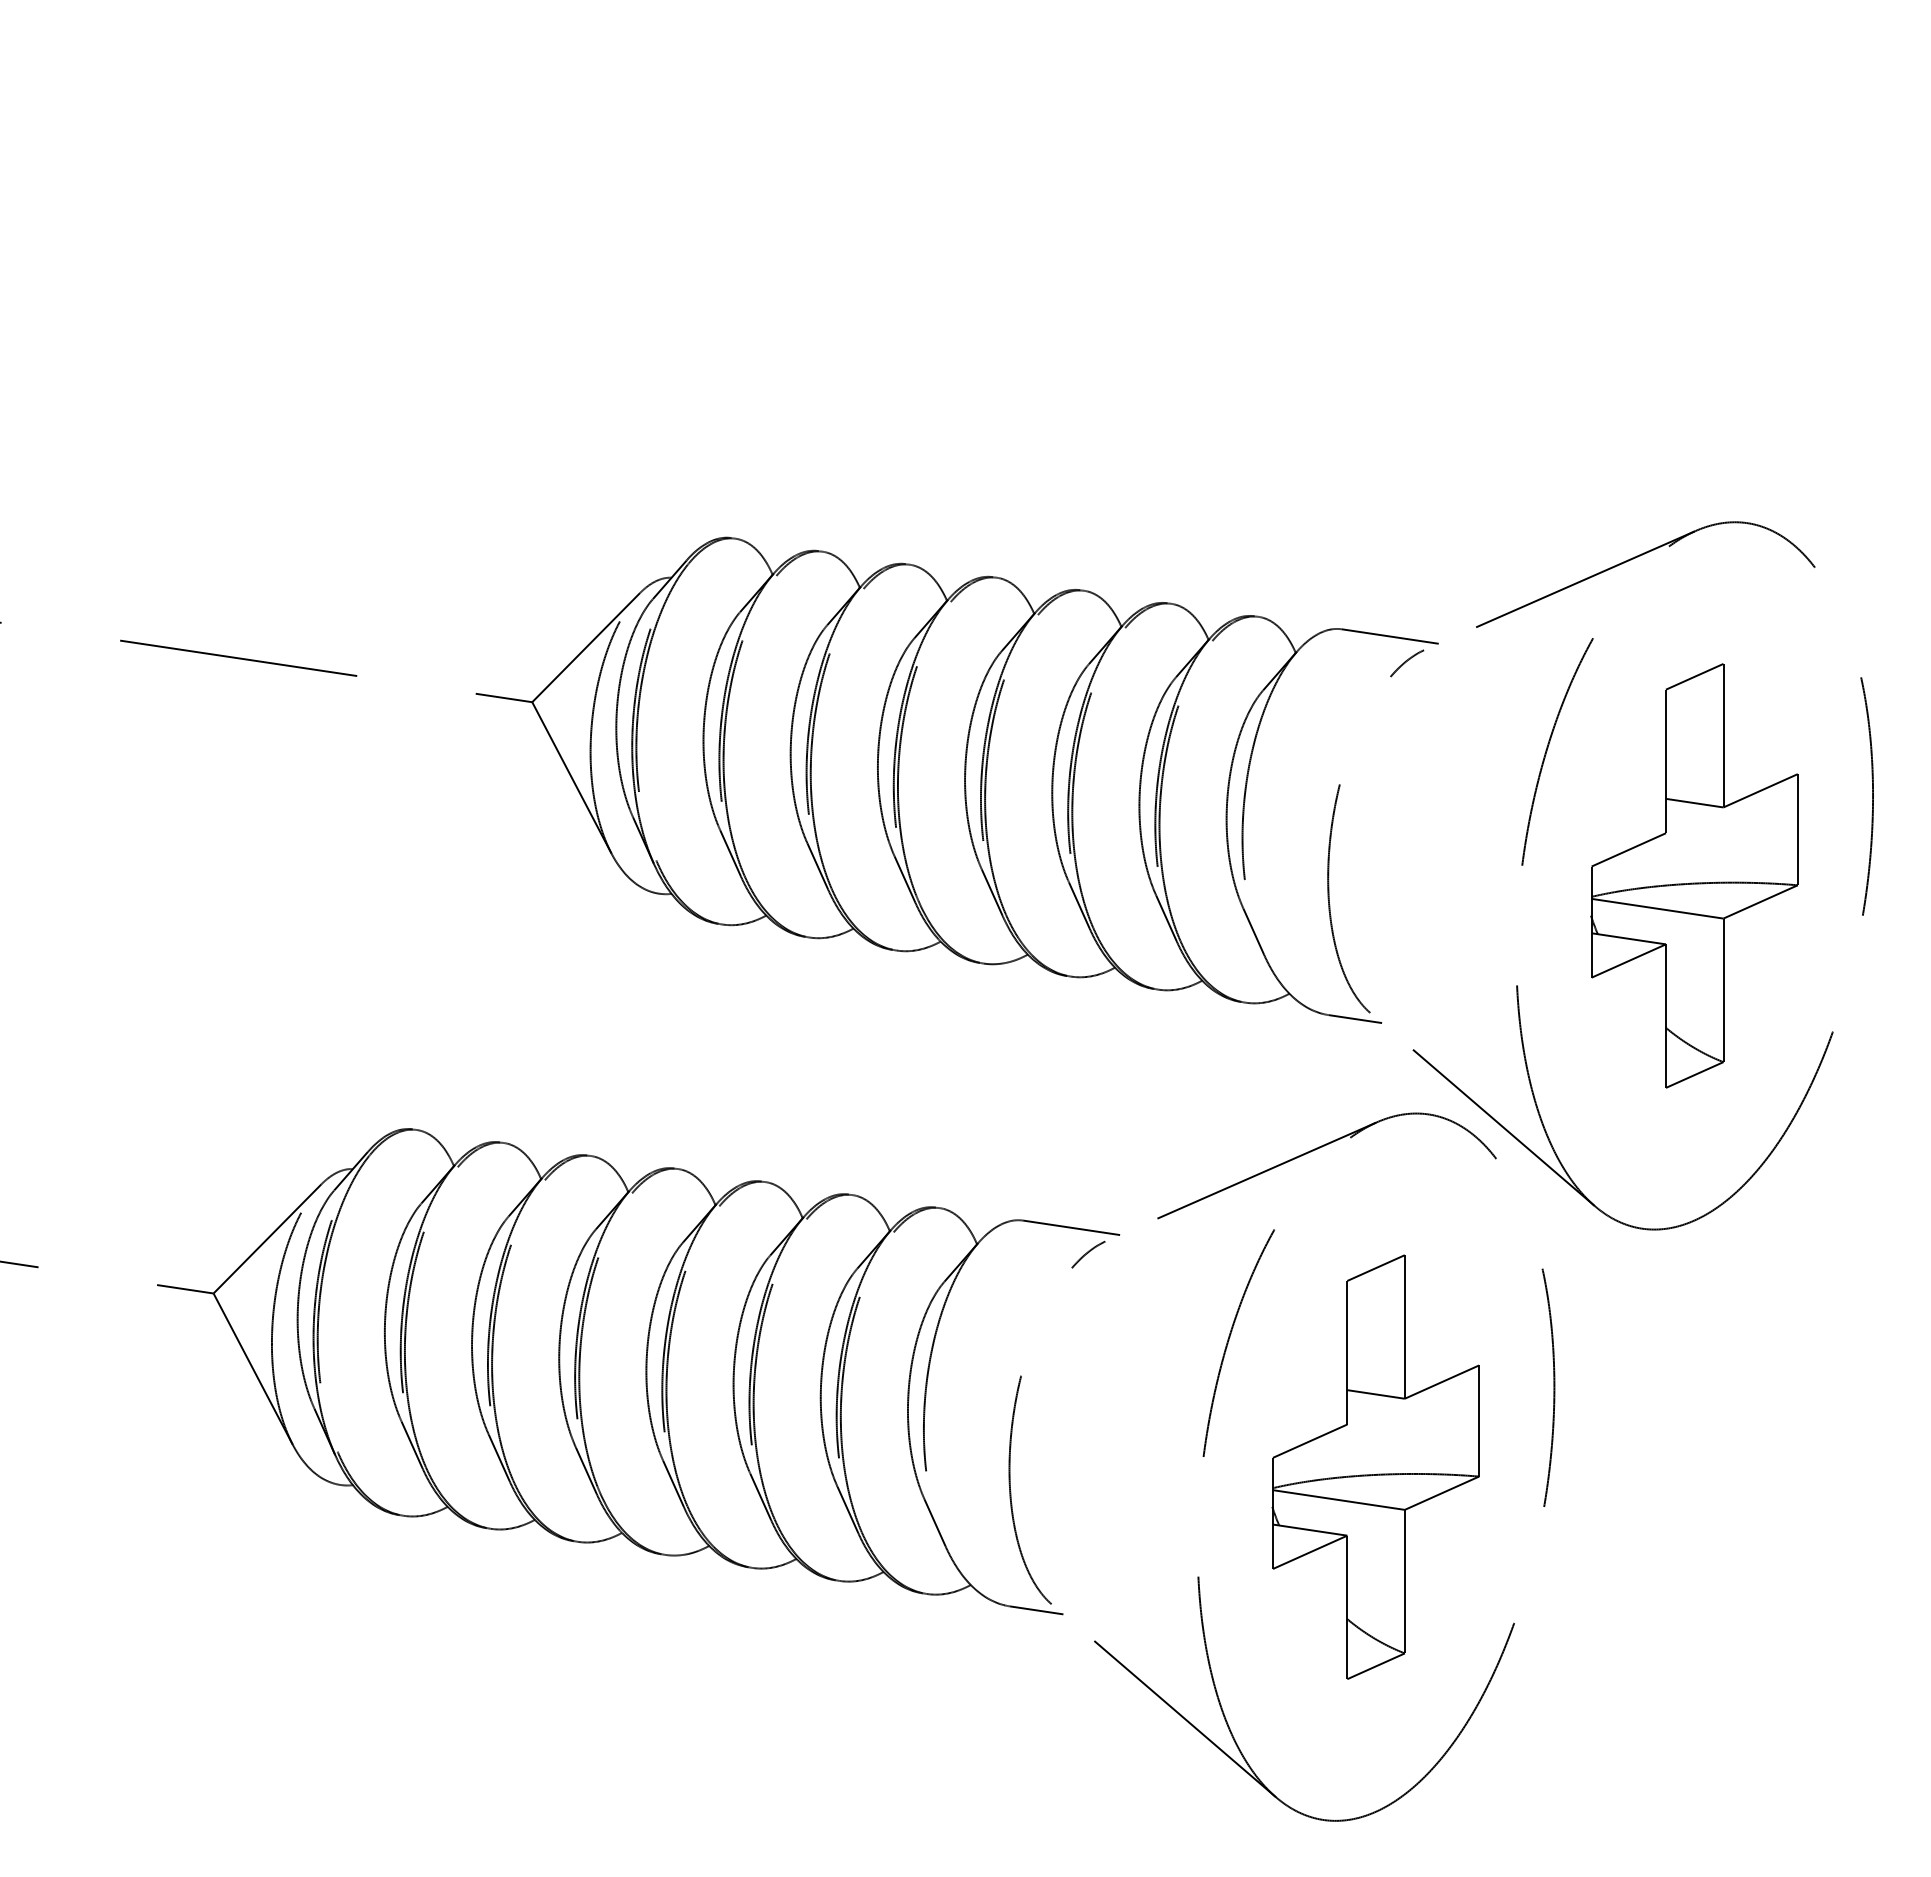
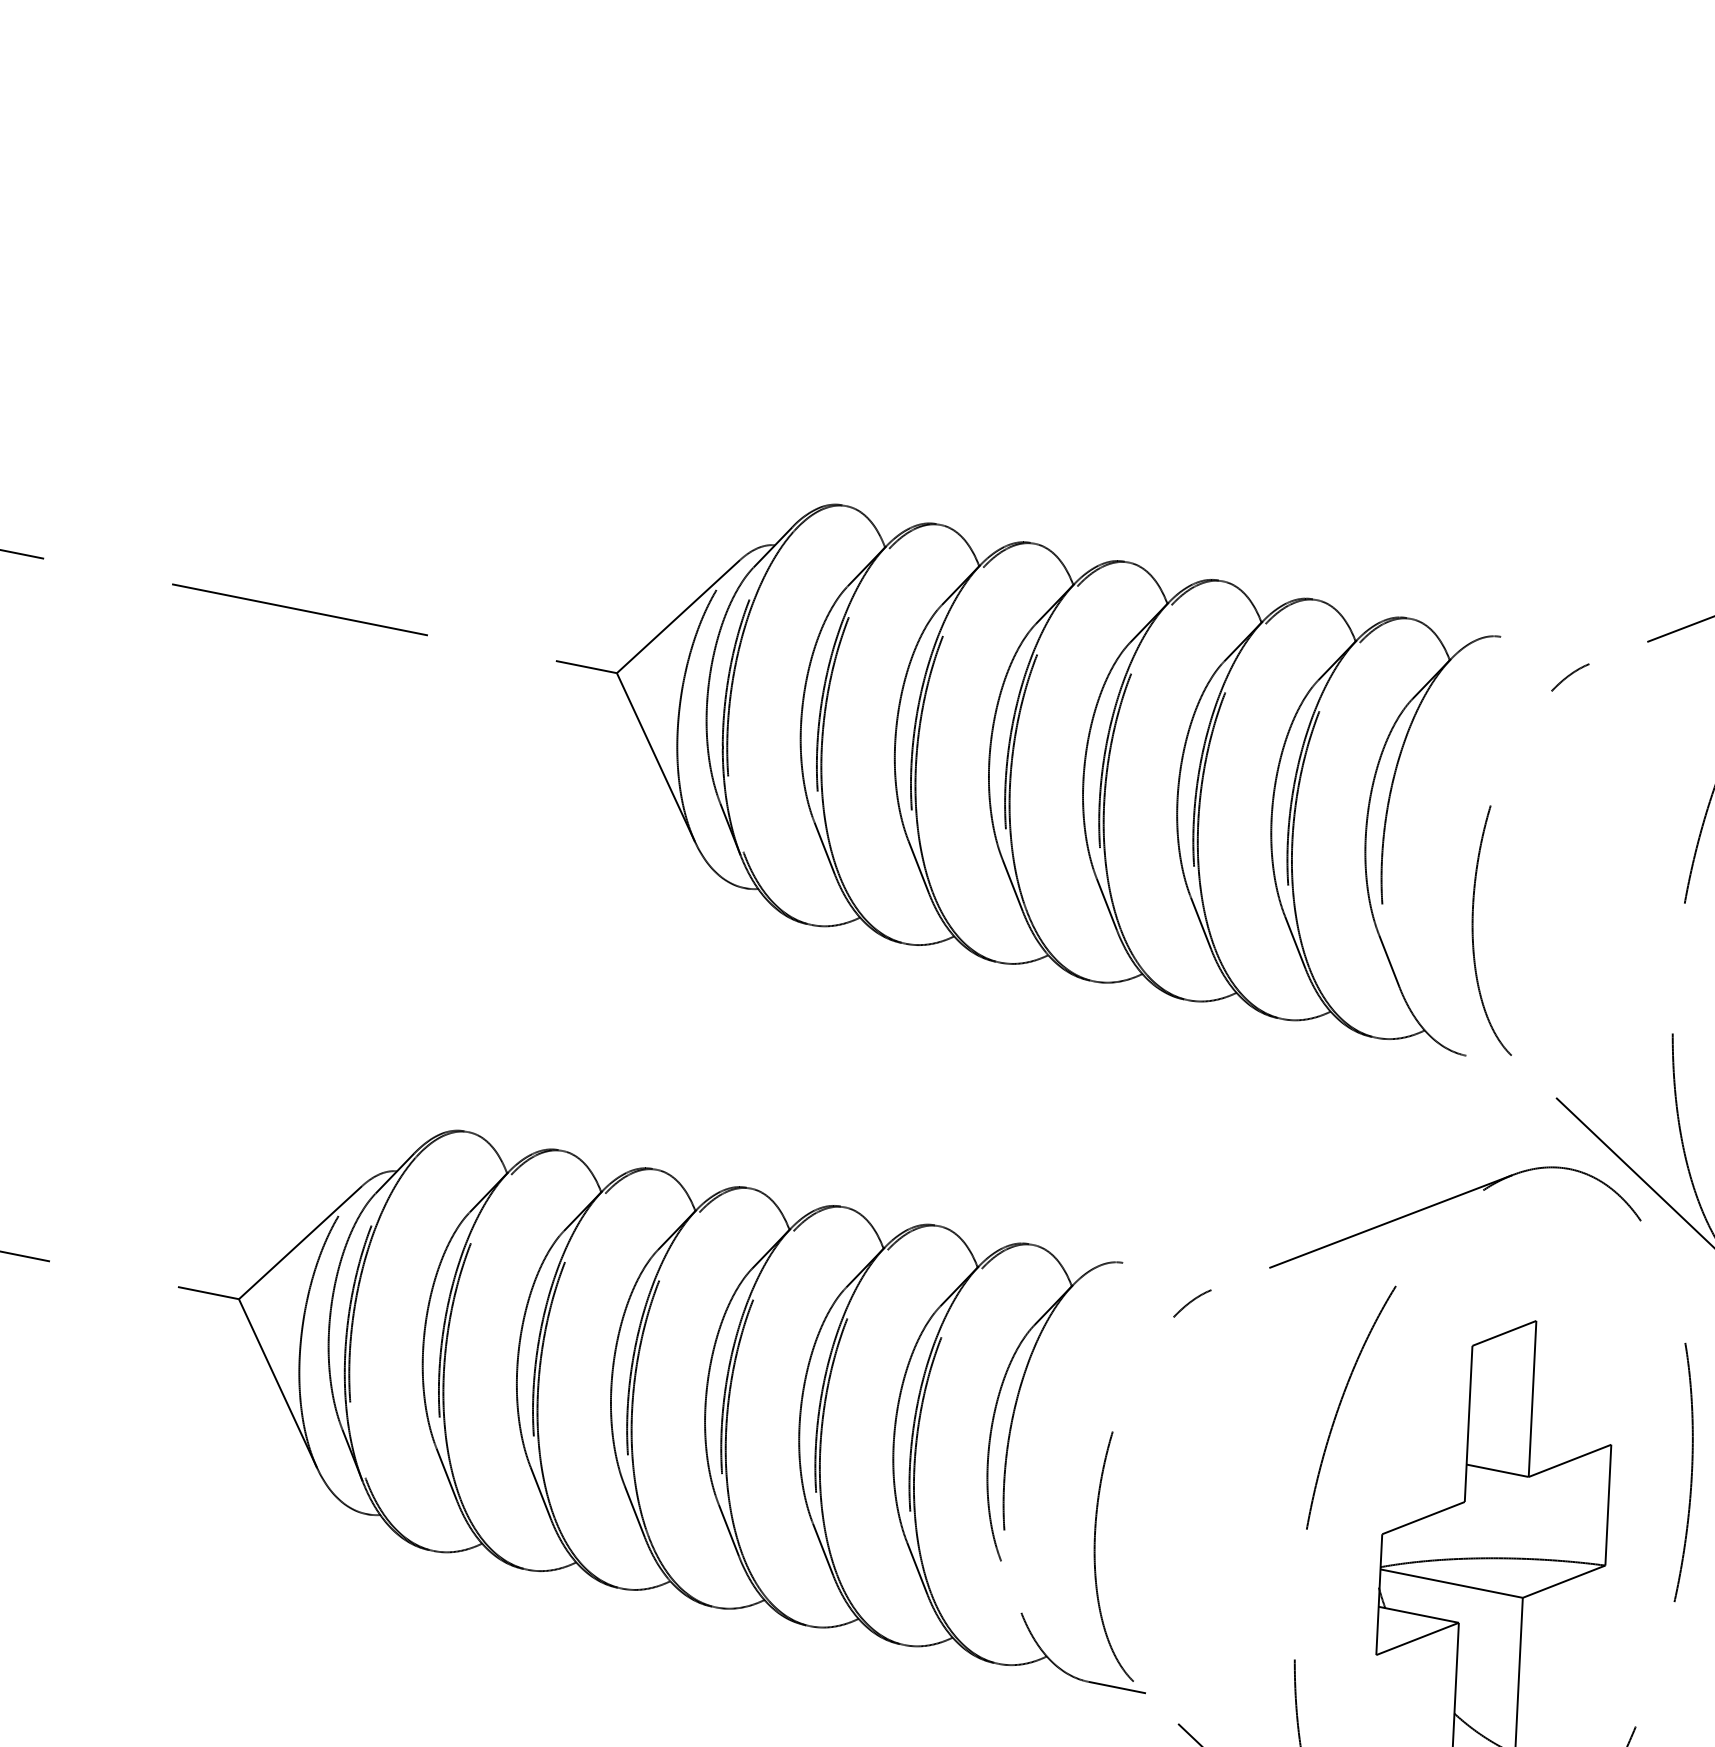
line: (1389, 636) -> (1552, 647), removed
line: (1355, 1019) -> (1495, 1061), removed
line: (1071, 1227) -> (1175, 1273), removed
line: (934, 1522) -> (1010, 1586), removed

